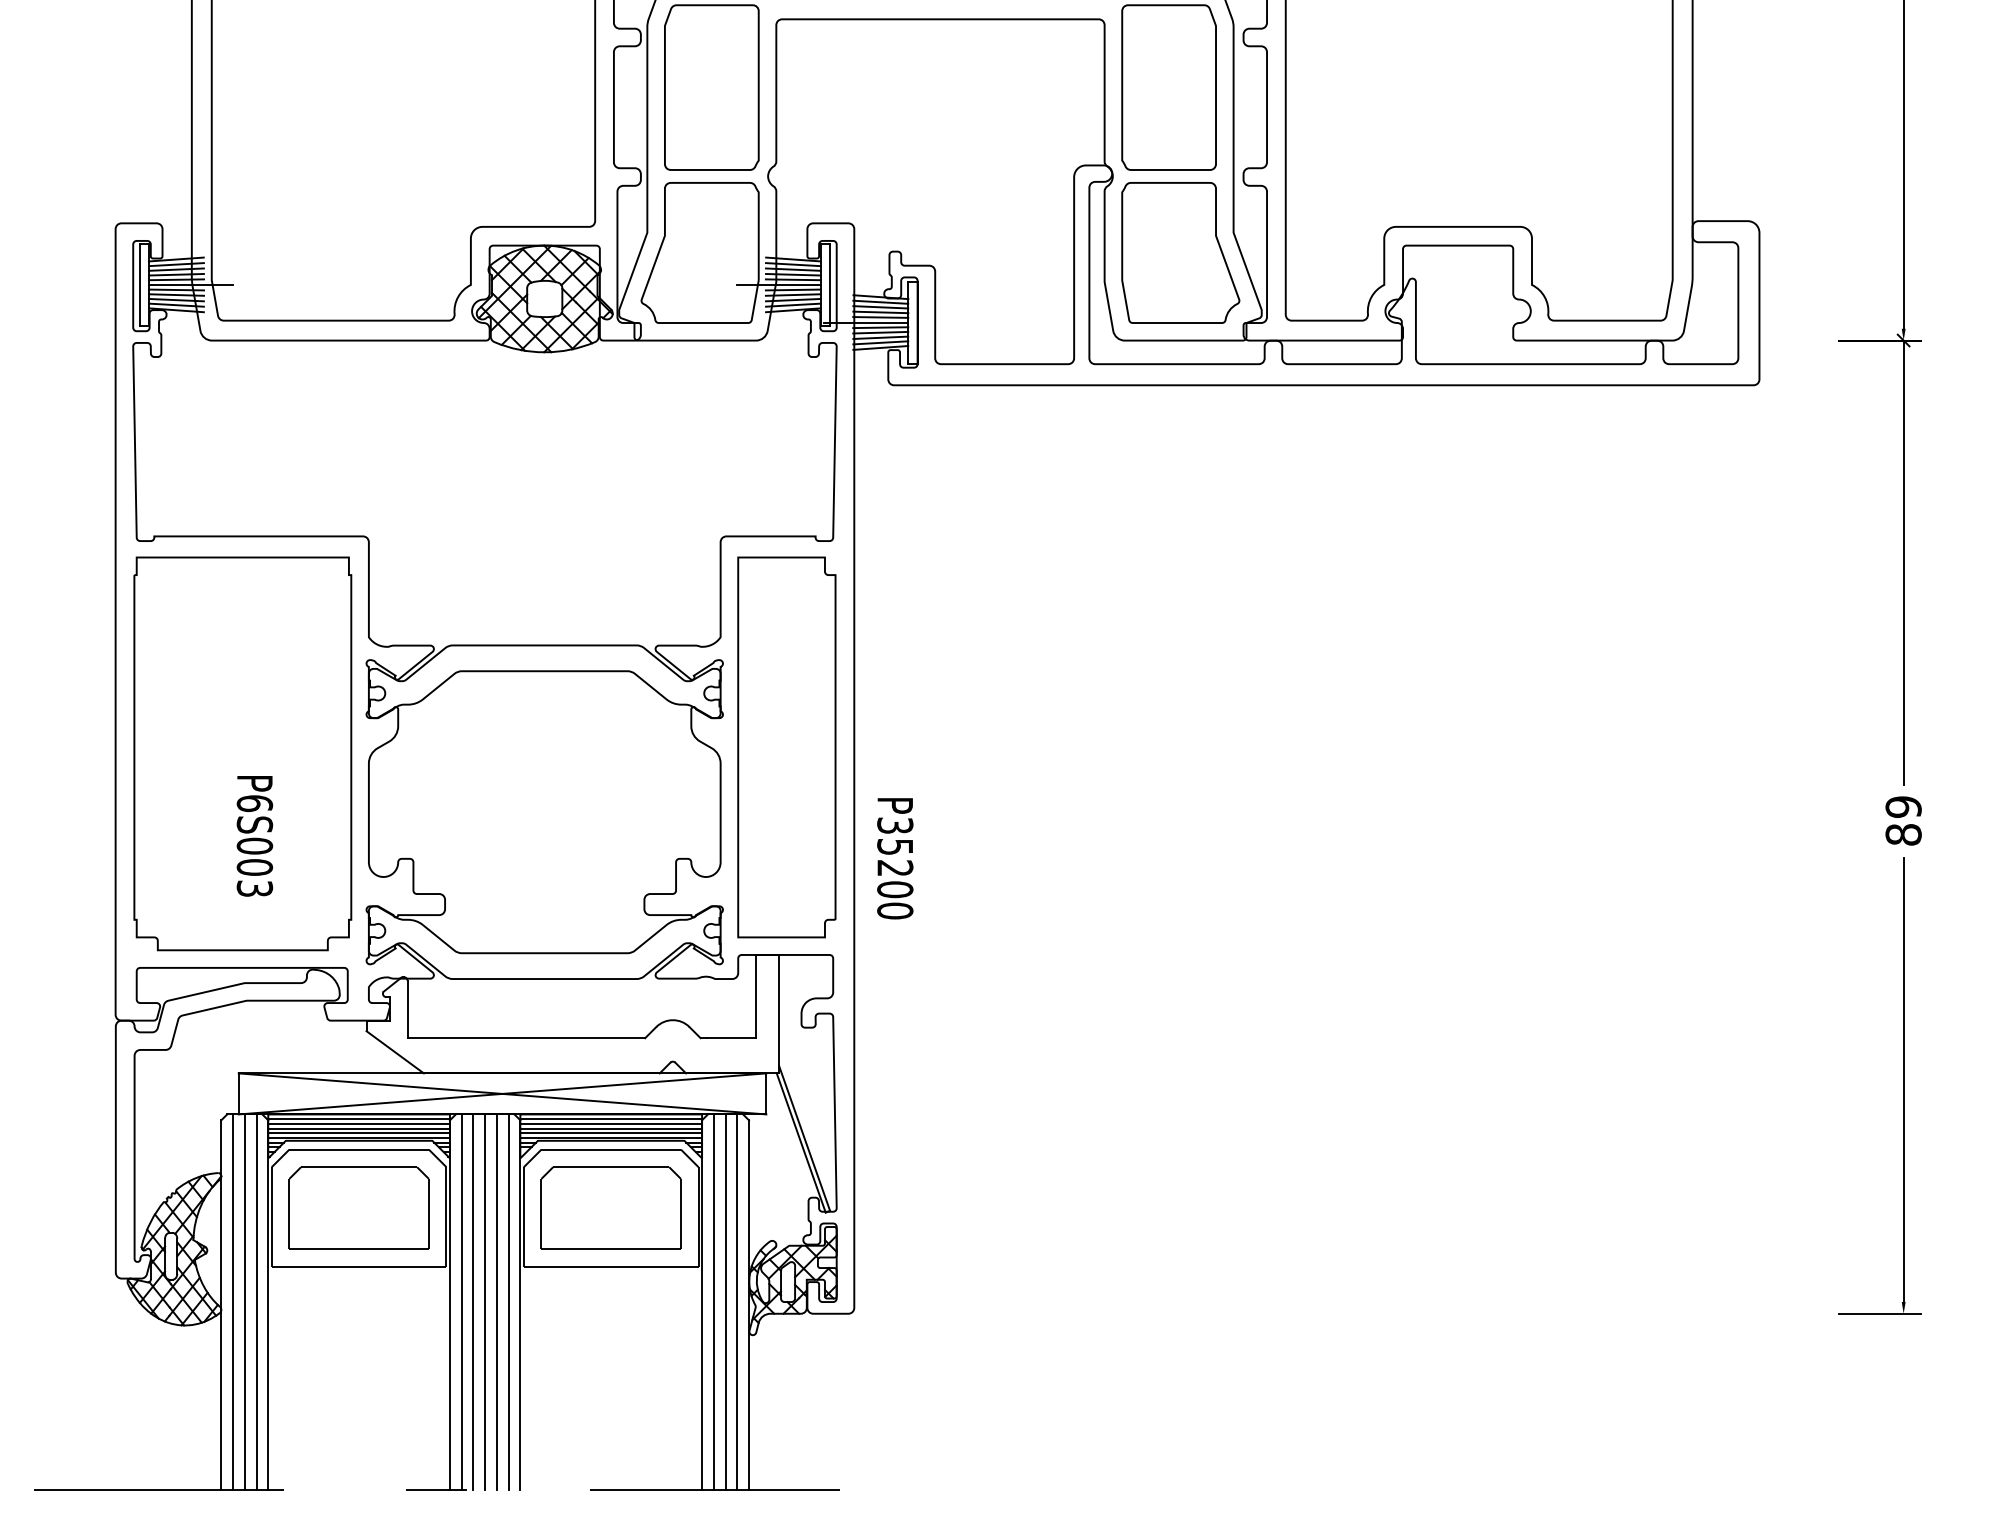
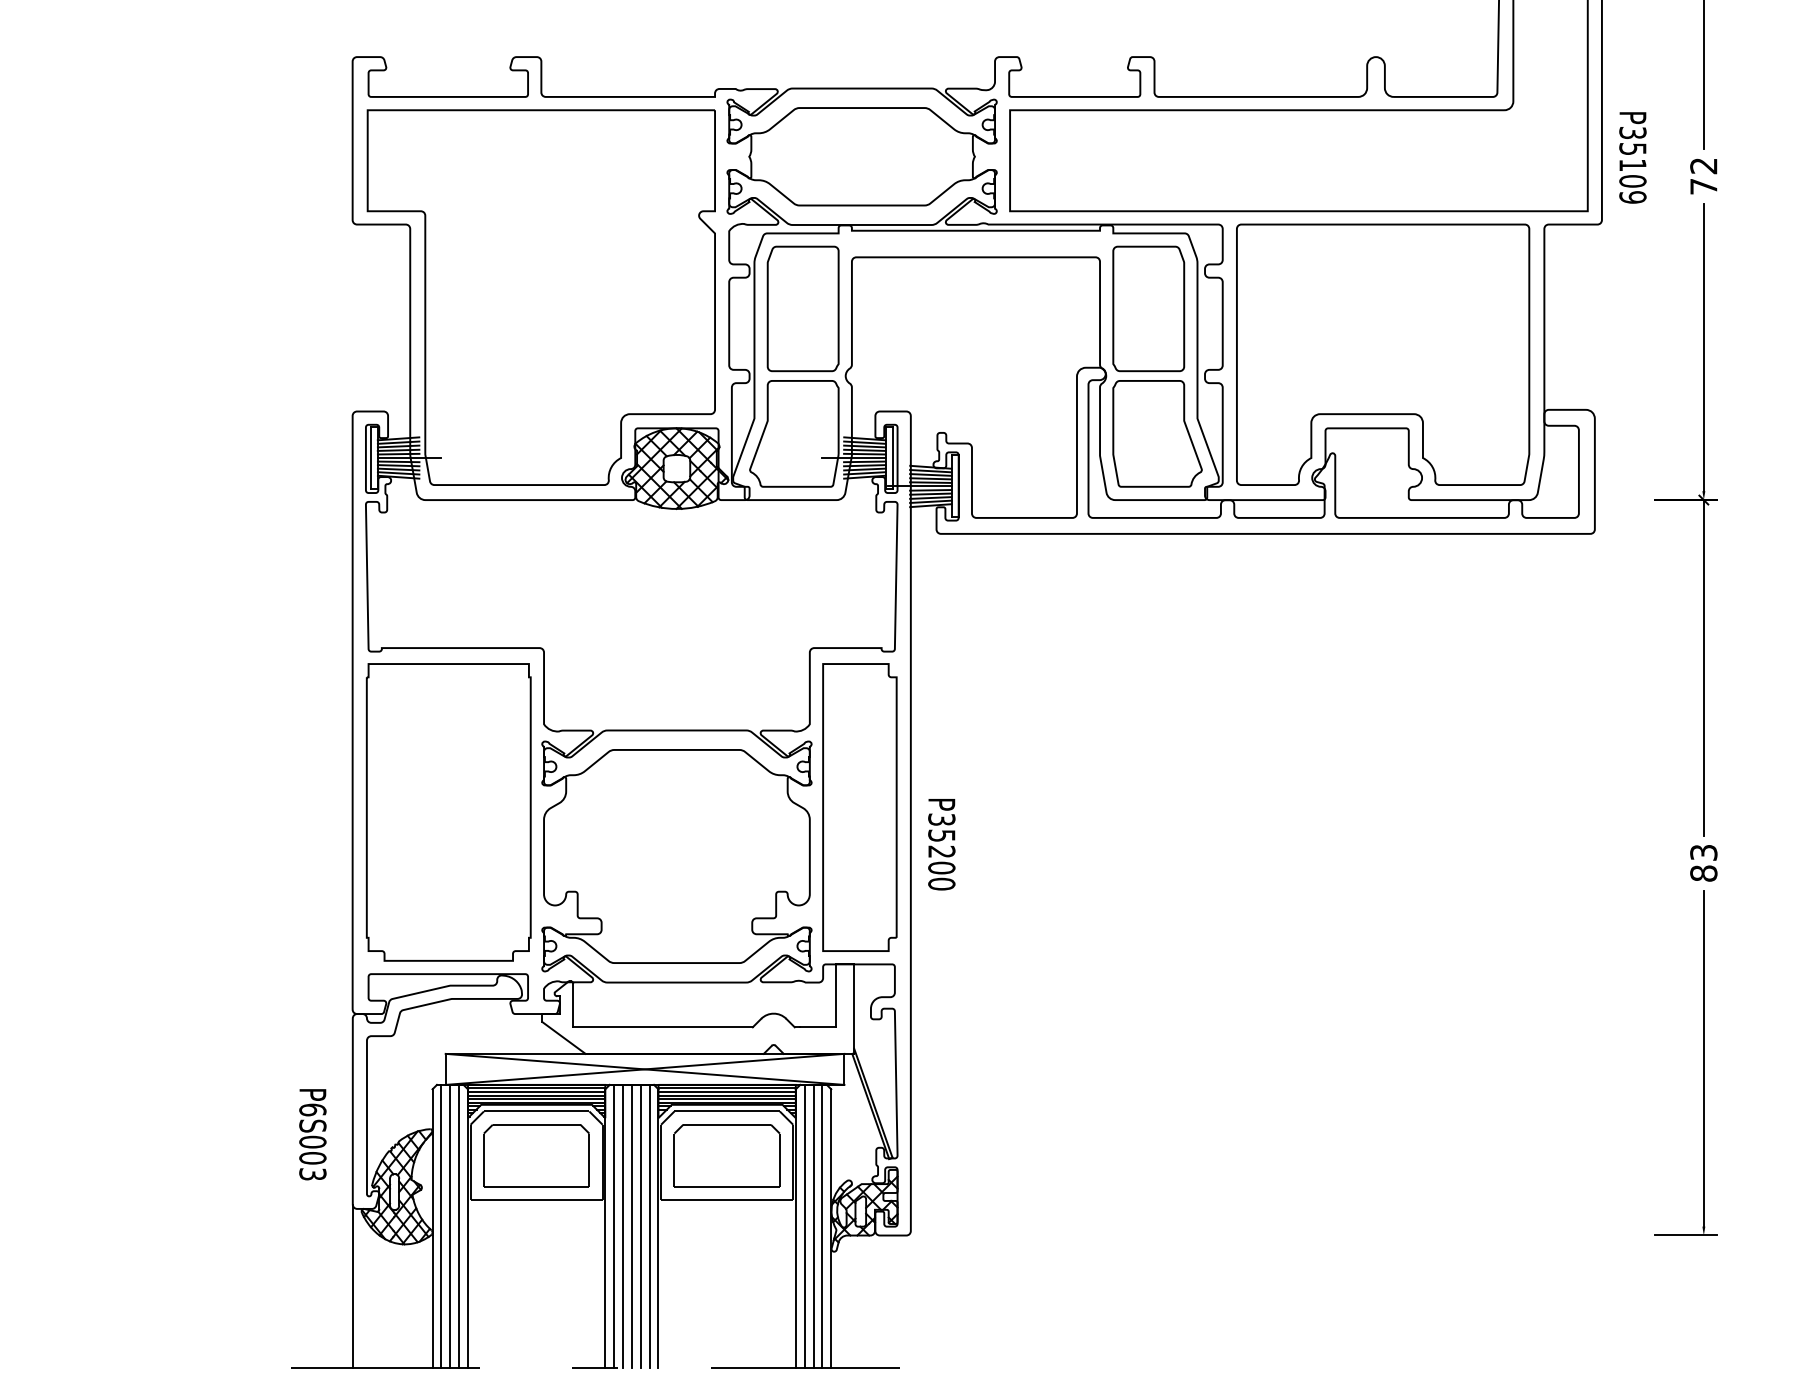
text: (1903, 806) -> (1703, 852), 89 -> 83
text: (254, 836) -> (312, 1134), moved
text: (894, 858) -> (941, 844), moved
line: (115, 1381) -> (352, 1286), added

